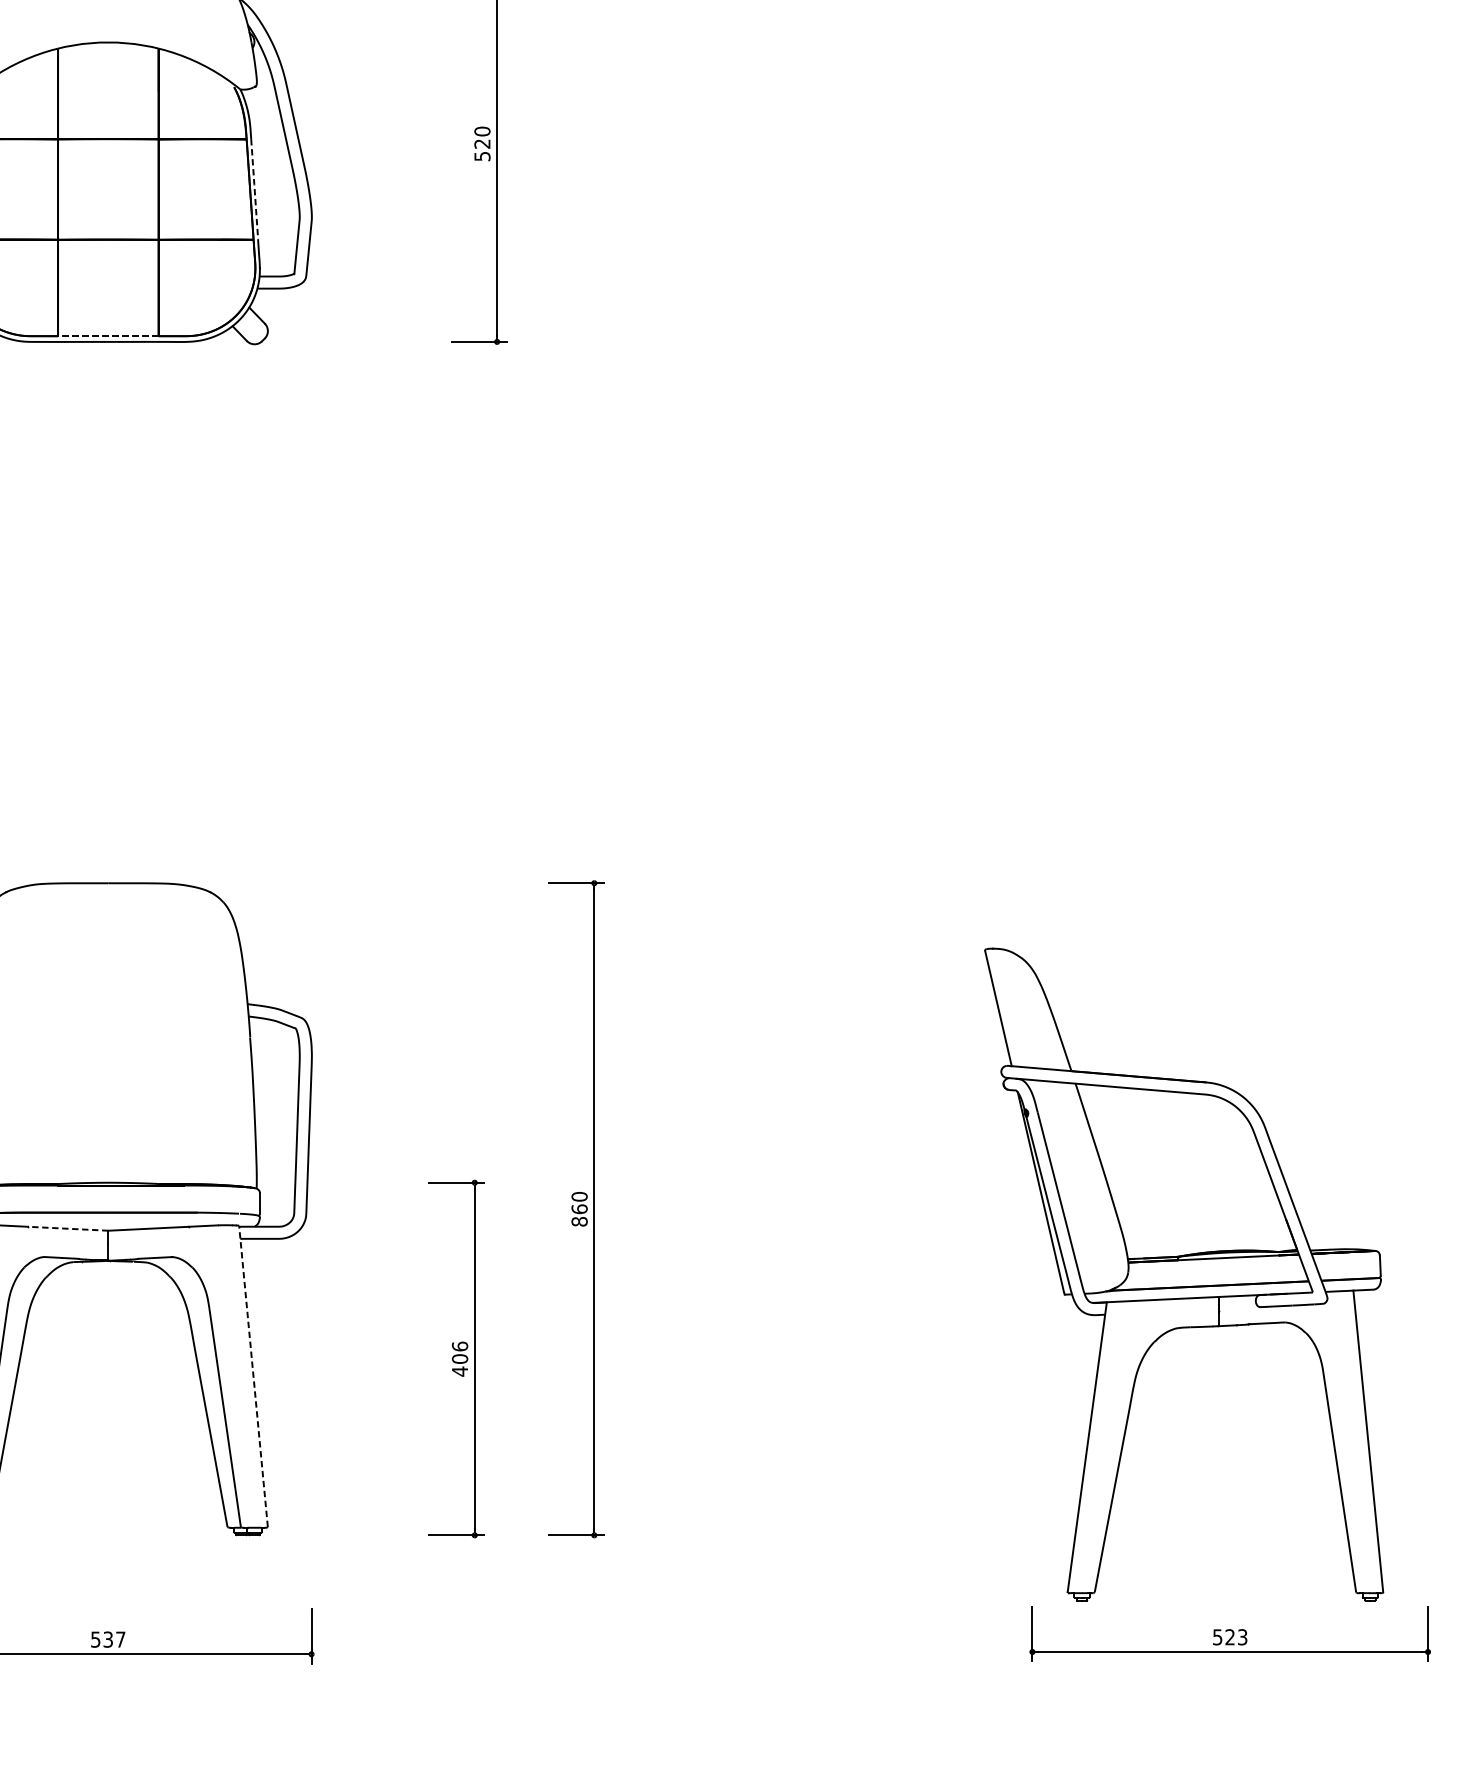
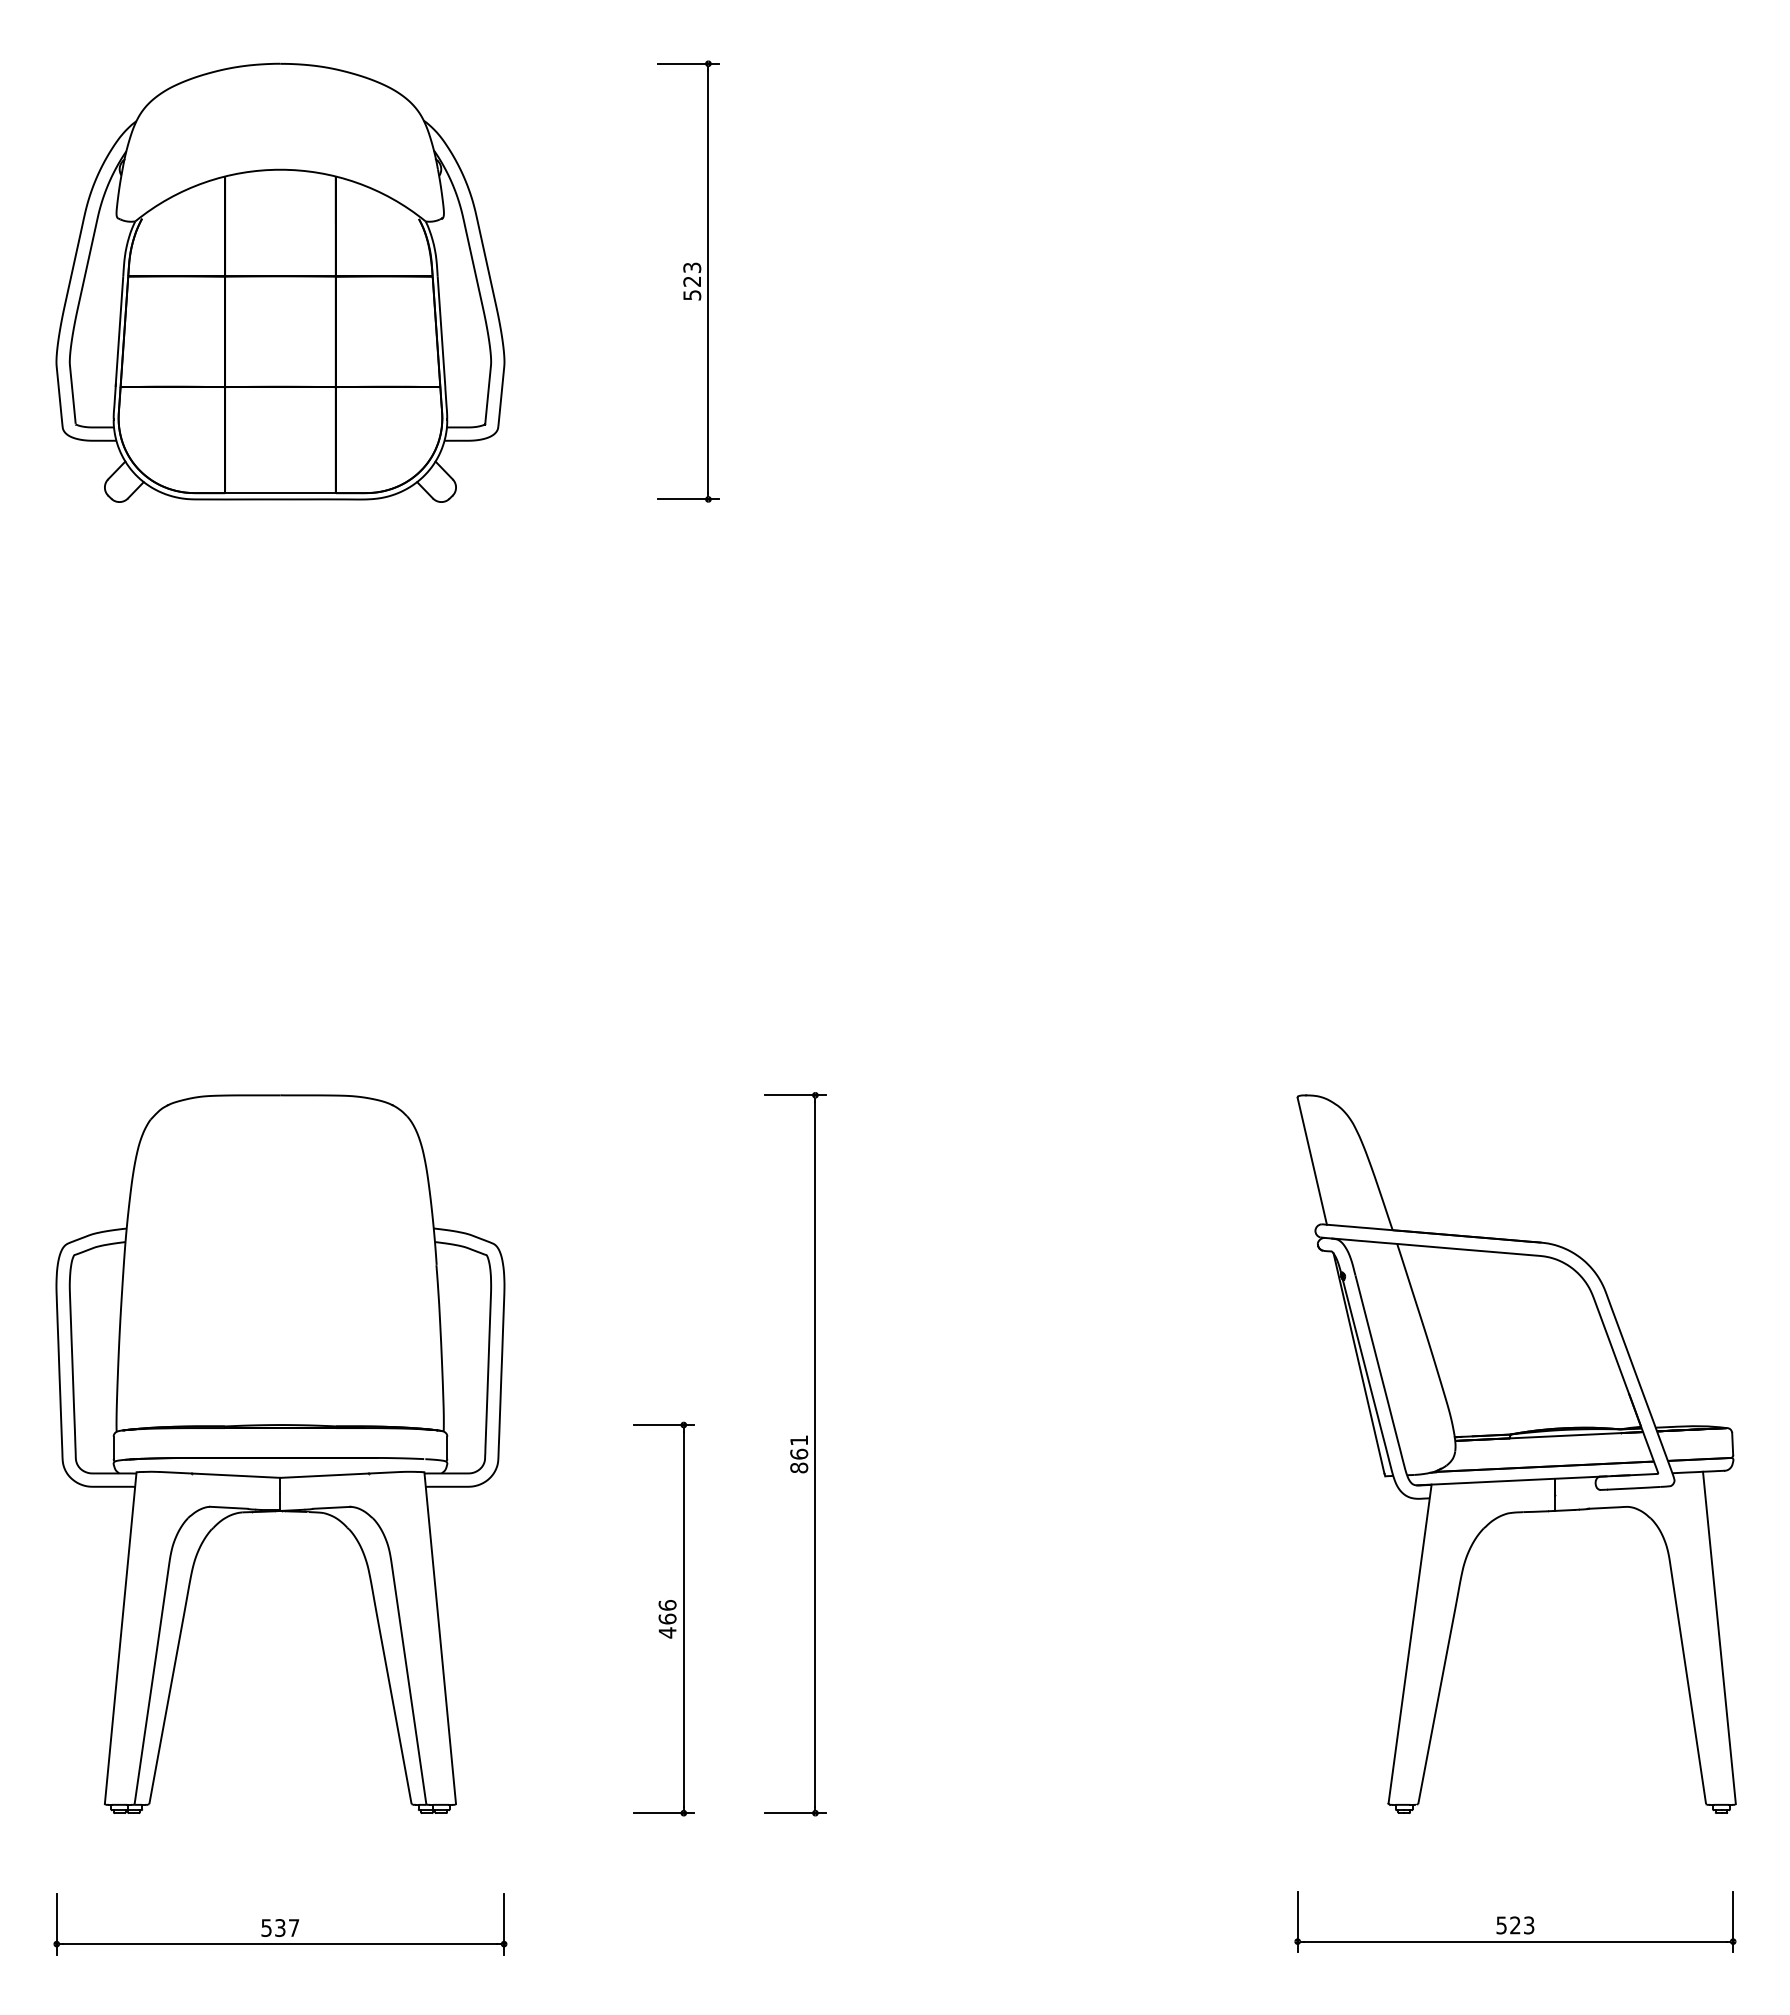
text: (482, 131) -> (692, 267), 520 -> 523
line: (254, 188) -> (441, 330), dashed -> solid
line: (107, 336) -> (279, 493), dashed -> solid
text: (579, 1196) -> (799, 1440), 860 -> 861
line: (67, 1228) -> (235, 1475), dashed -> solid
part: (1183, 1274) -> (1516, 1453), moved
text: (459, 1358) -> (667, 1618), 406 -> 466
line: (253, 1376) -> (440, 1638), dashed -> solid

